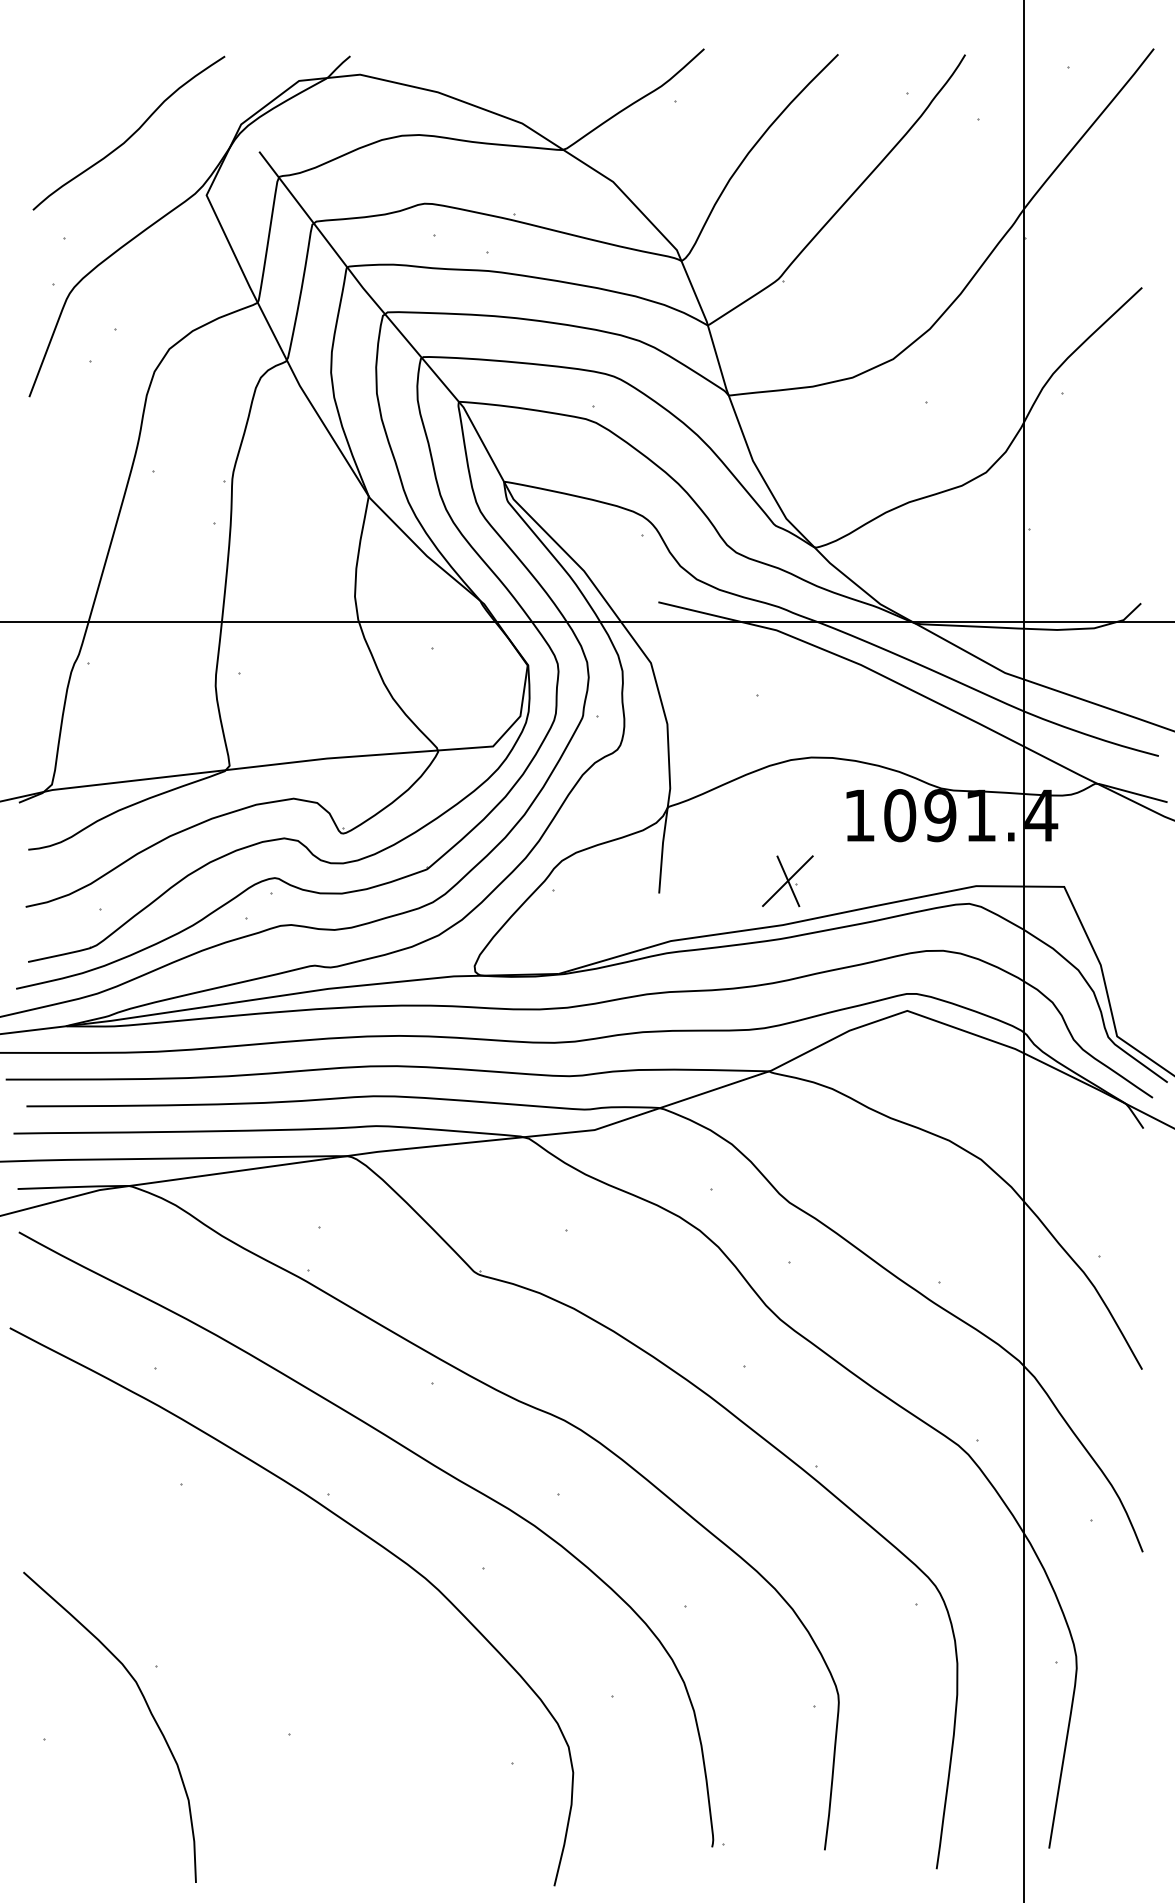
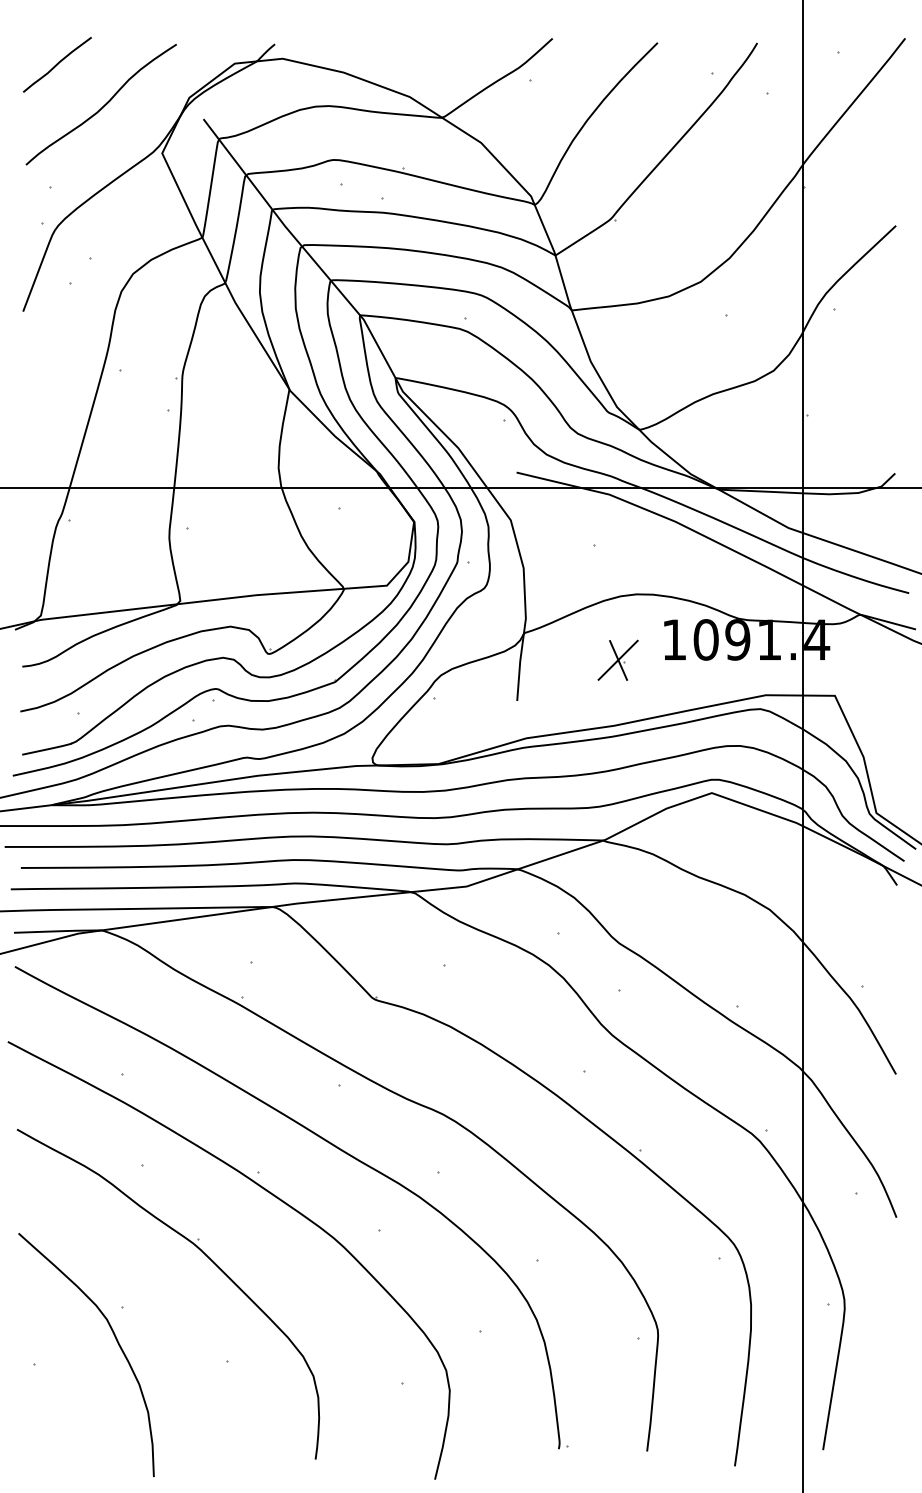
curve: (73, 82) -> (57, 64), added
part: (787, 880) -> (617, 659), moved
part: (254, 1594) -> (199, 1250), added

